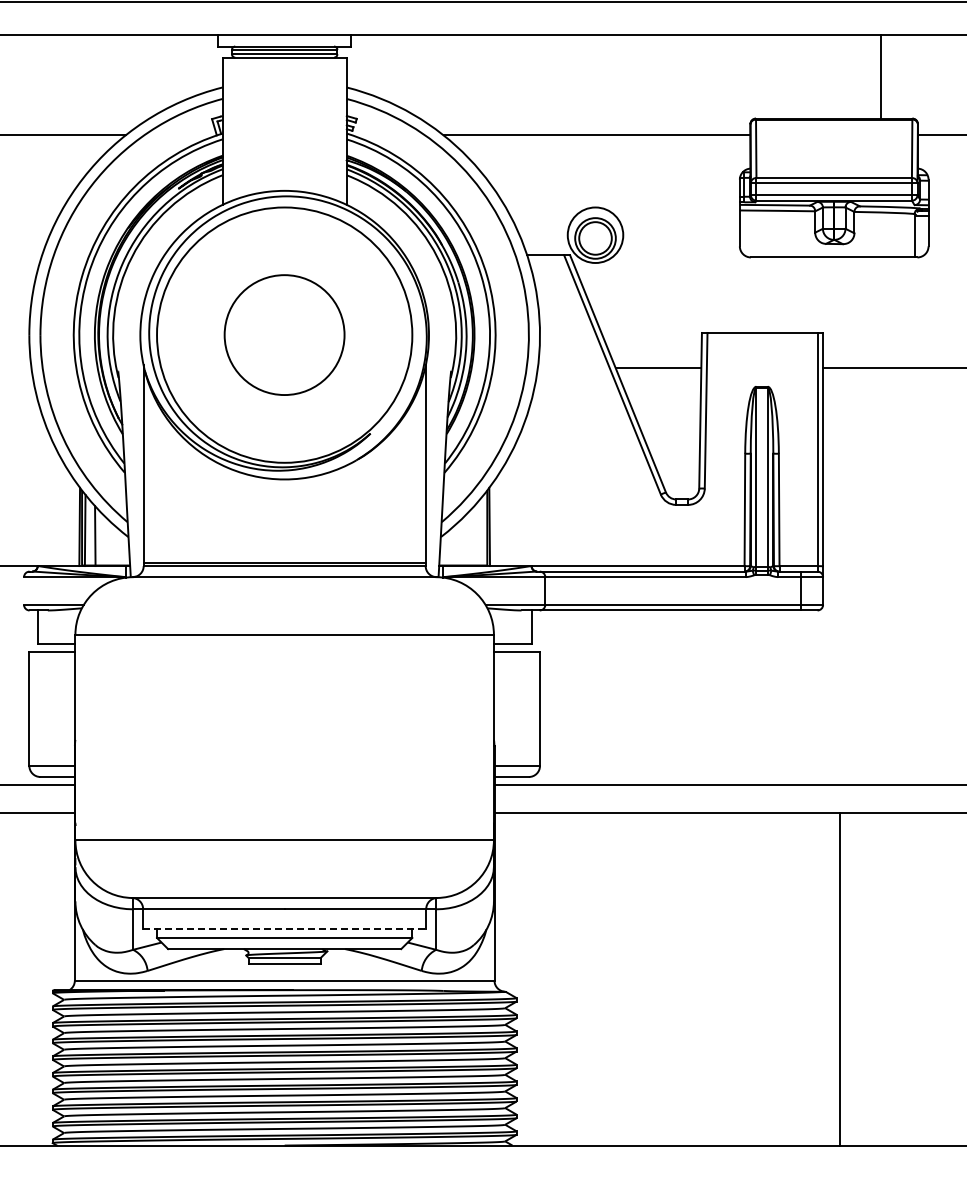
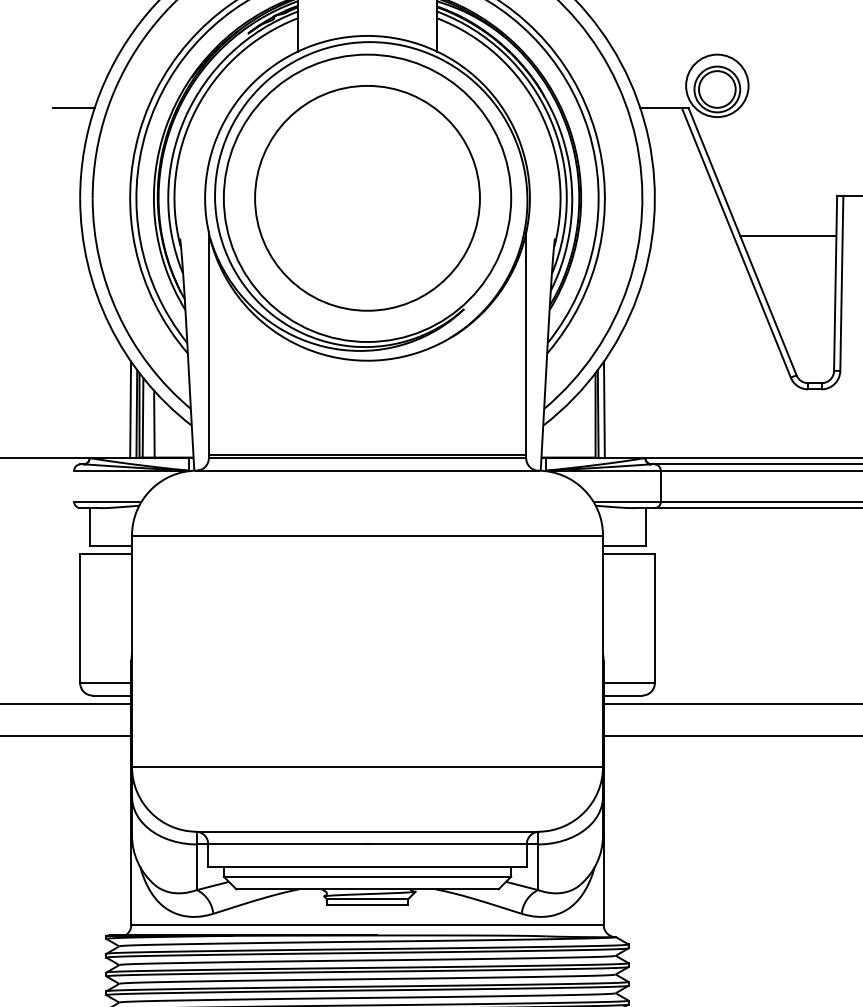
line: (23, 255) -> (73, 108), added
circle: (284, 334) -> (367, 197), size x1.67
line: (73, 523) -> (129, 410), added
line: (494, 523) -> (603, 410), added
line: (284, 929) -> (367, 867), dashed -> solid

